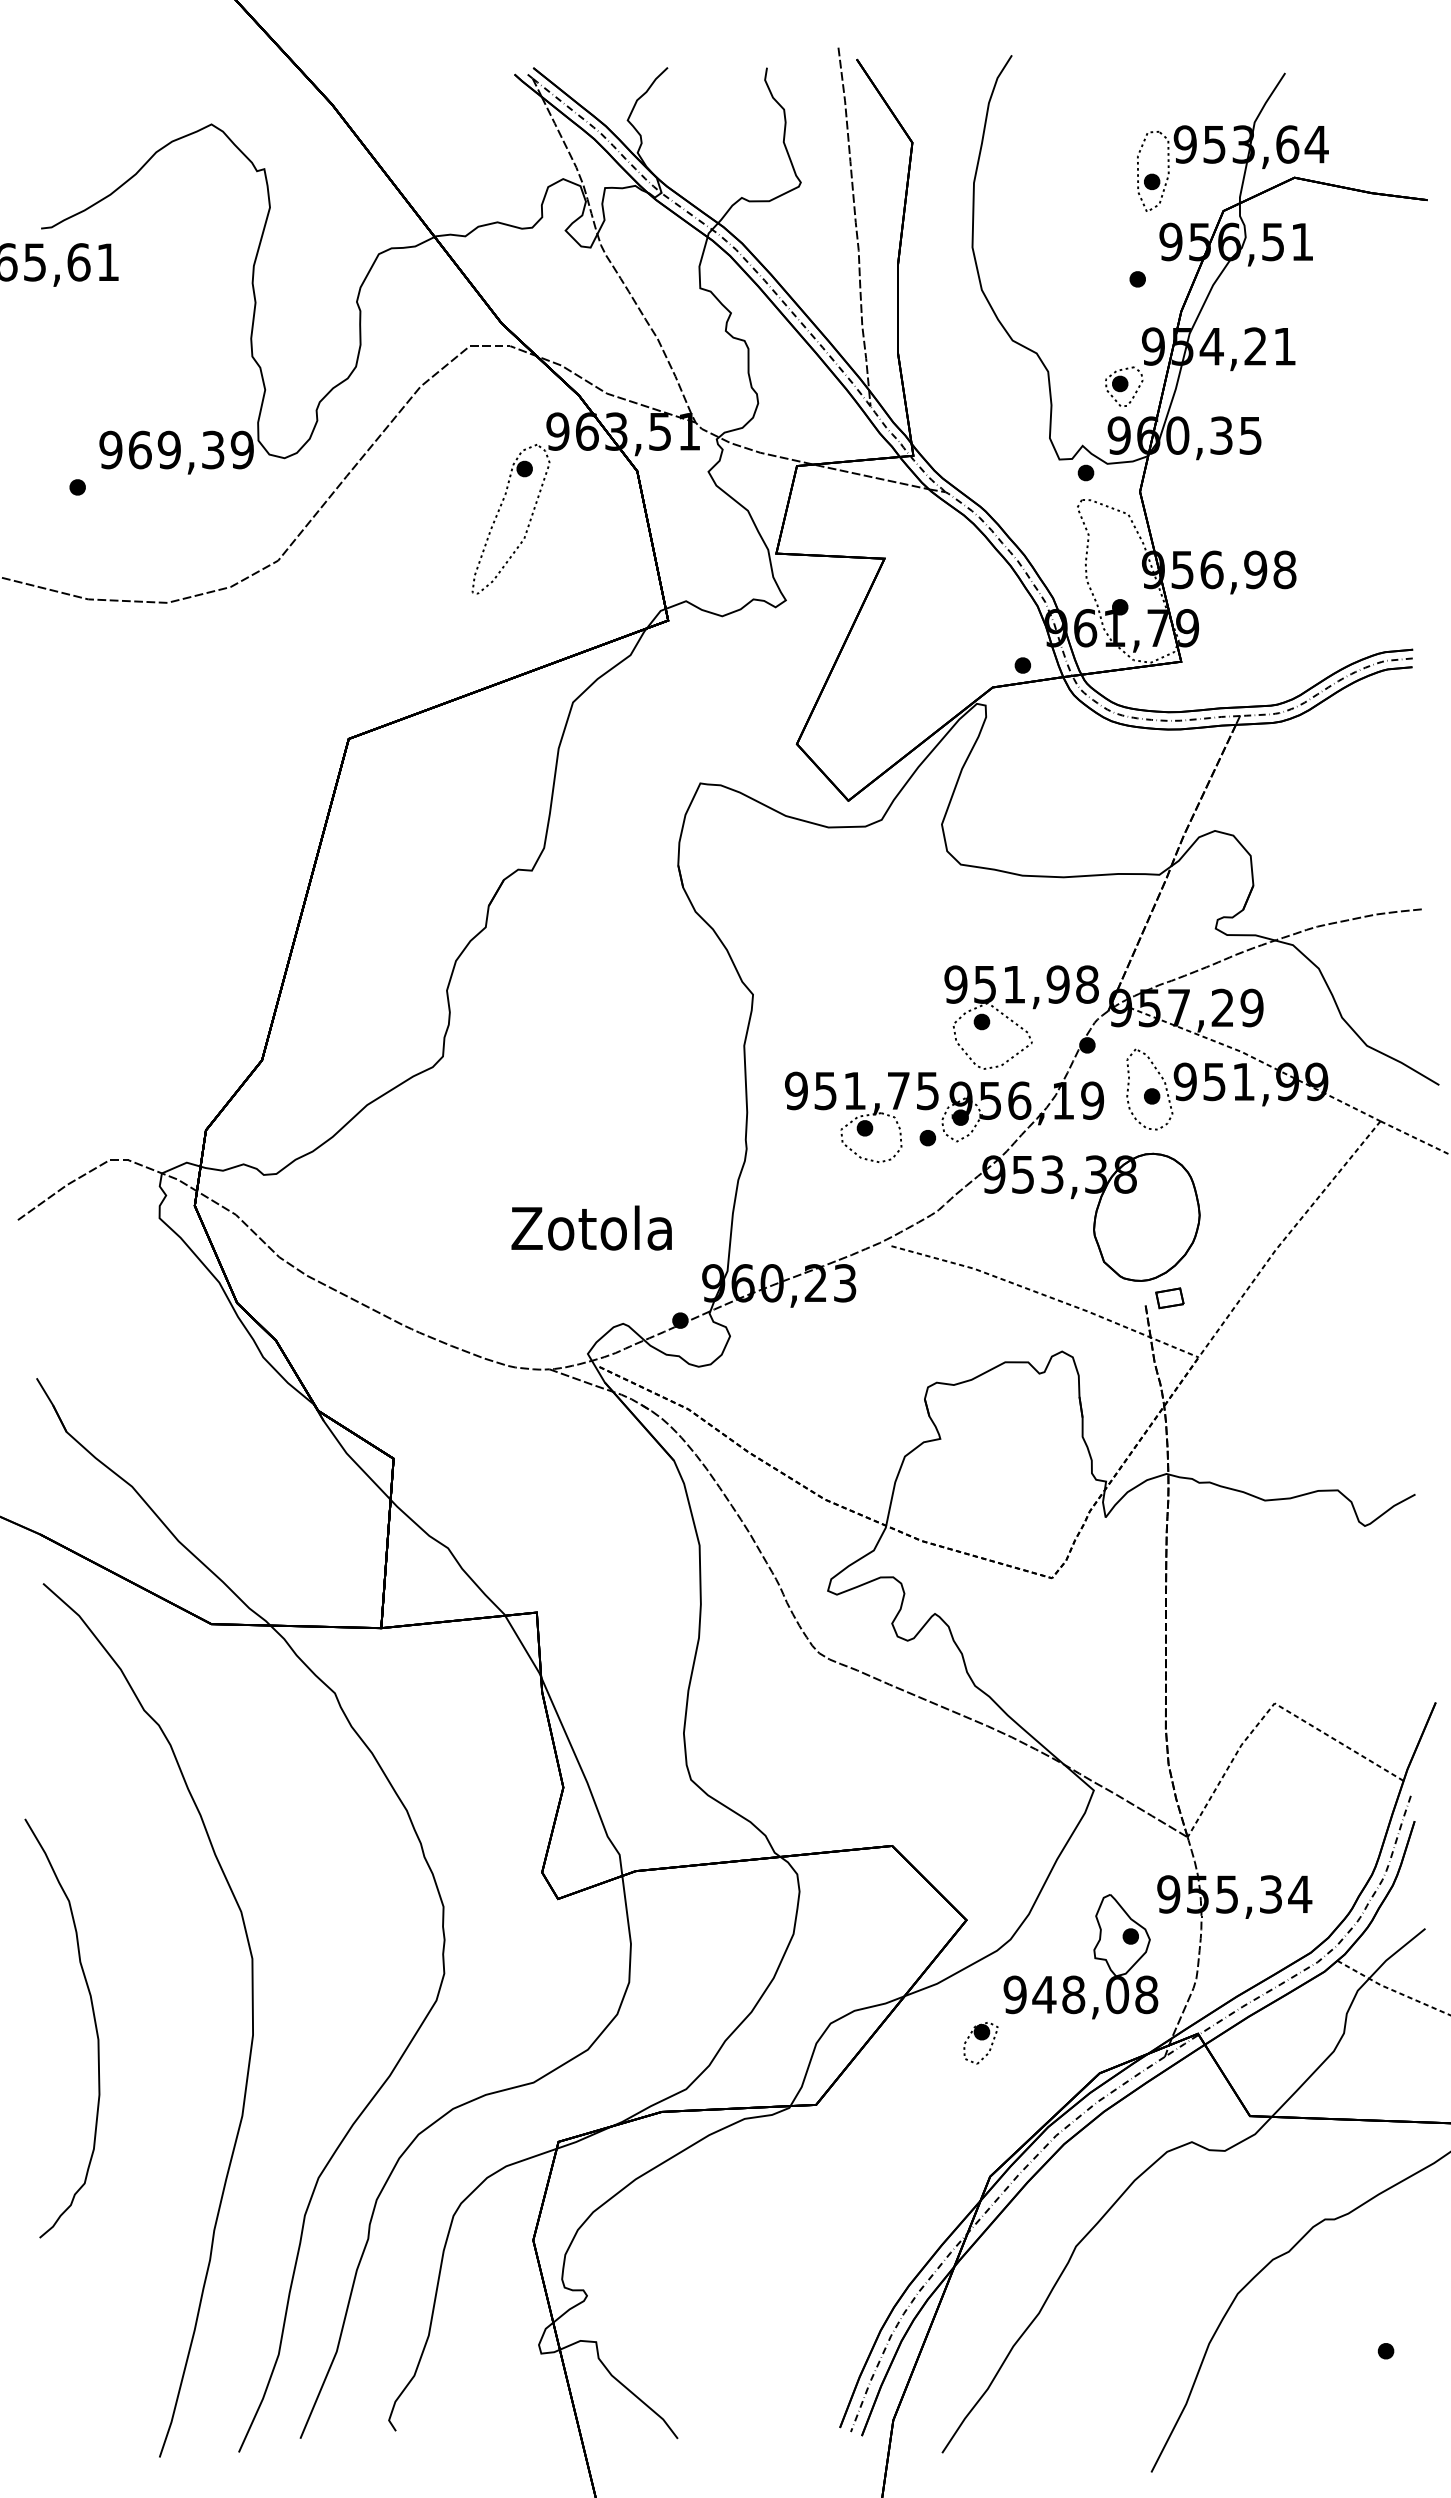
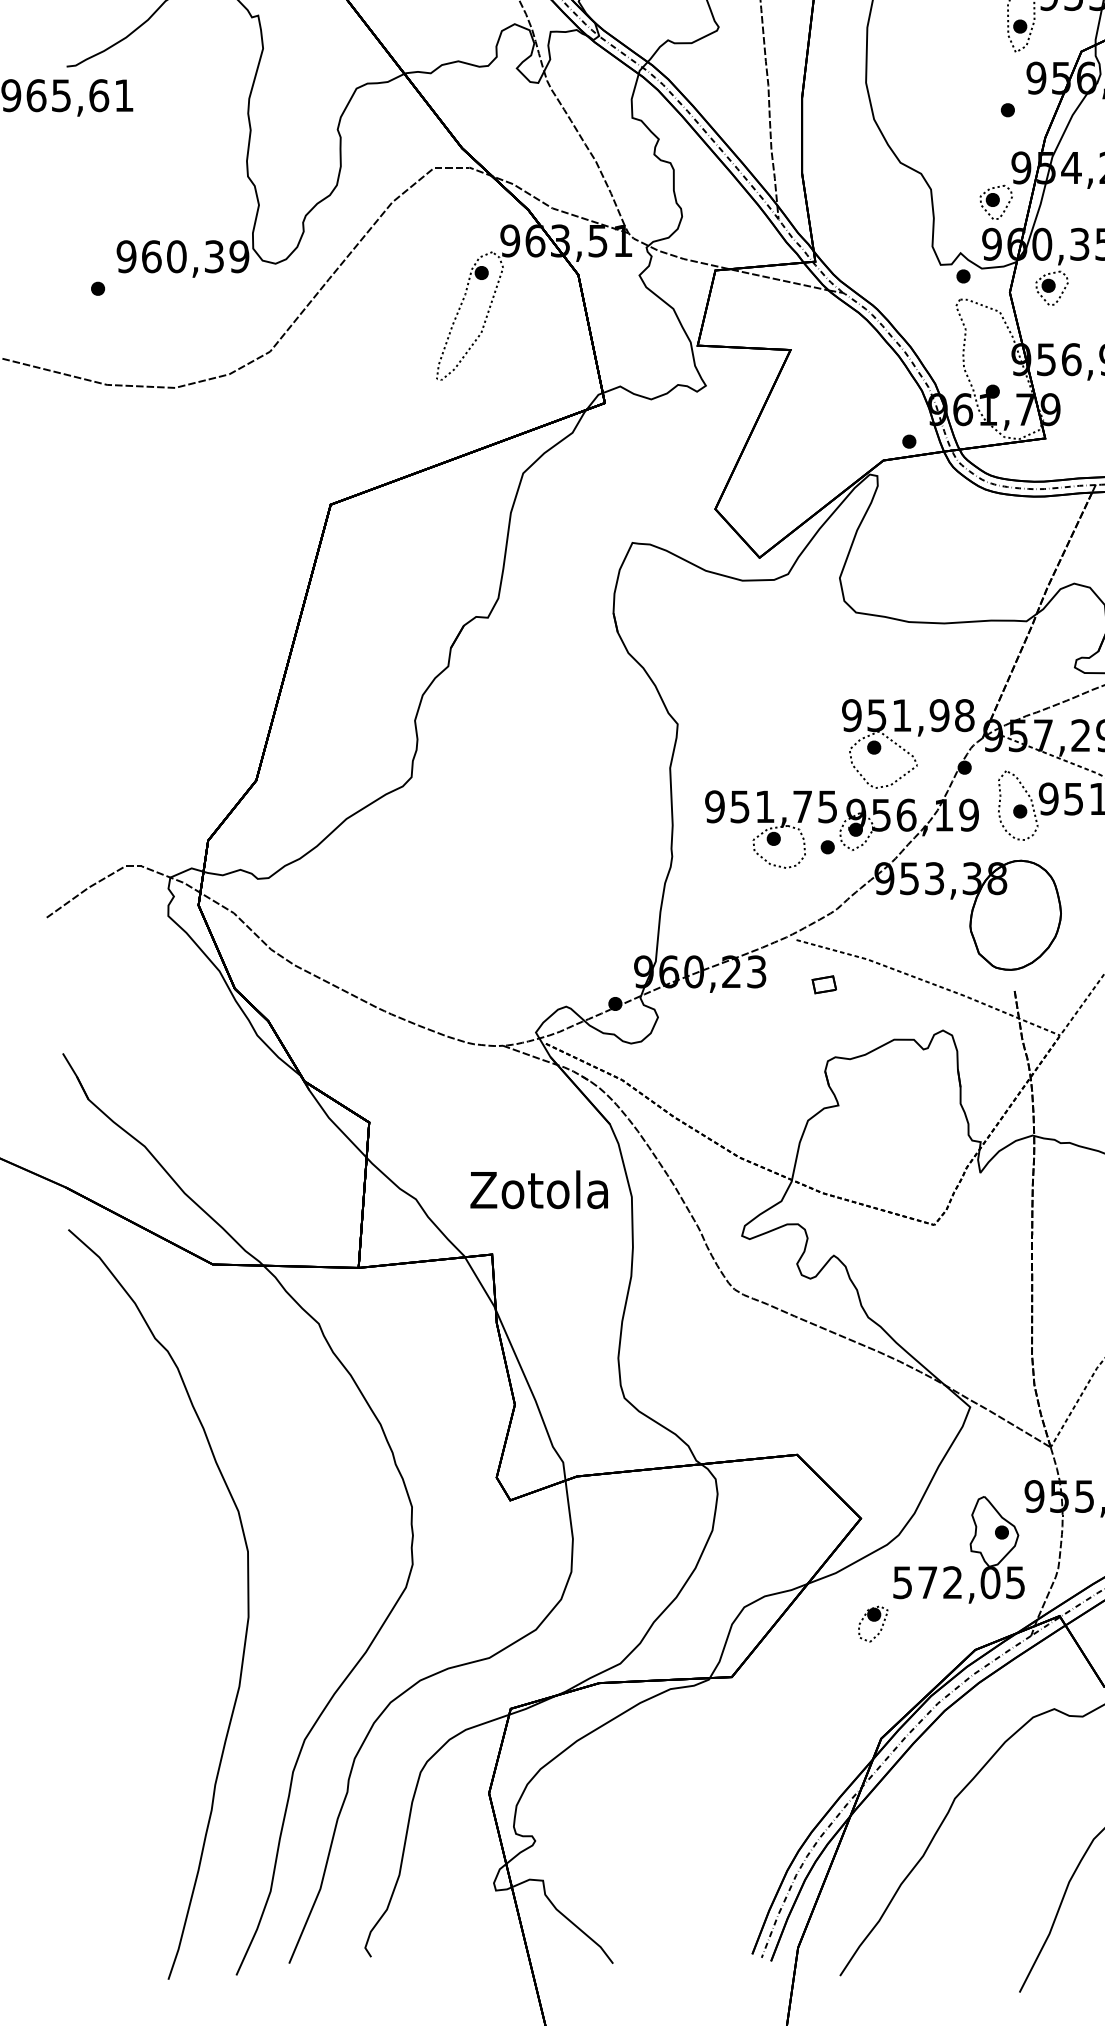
text: (168, 450) -> (175, 257), 969,39 -> 960,39
part: (1189, 486) -> (1052, 288), added
text: (591, 1227) -> (539, 1189), moved
part: (1169, 1298) -> (824, 984), moved
text: (1080, 1994) -> (958, 1582), 948,08 -> 572,05
curve: (94, 2024) -> (112, 1608), removed

